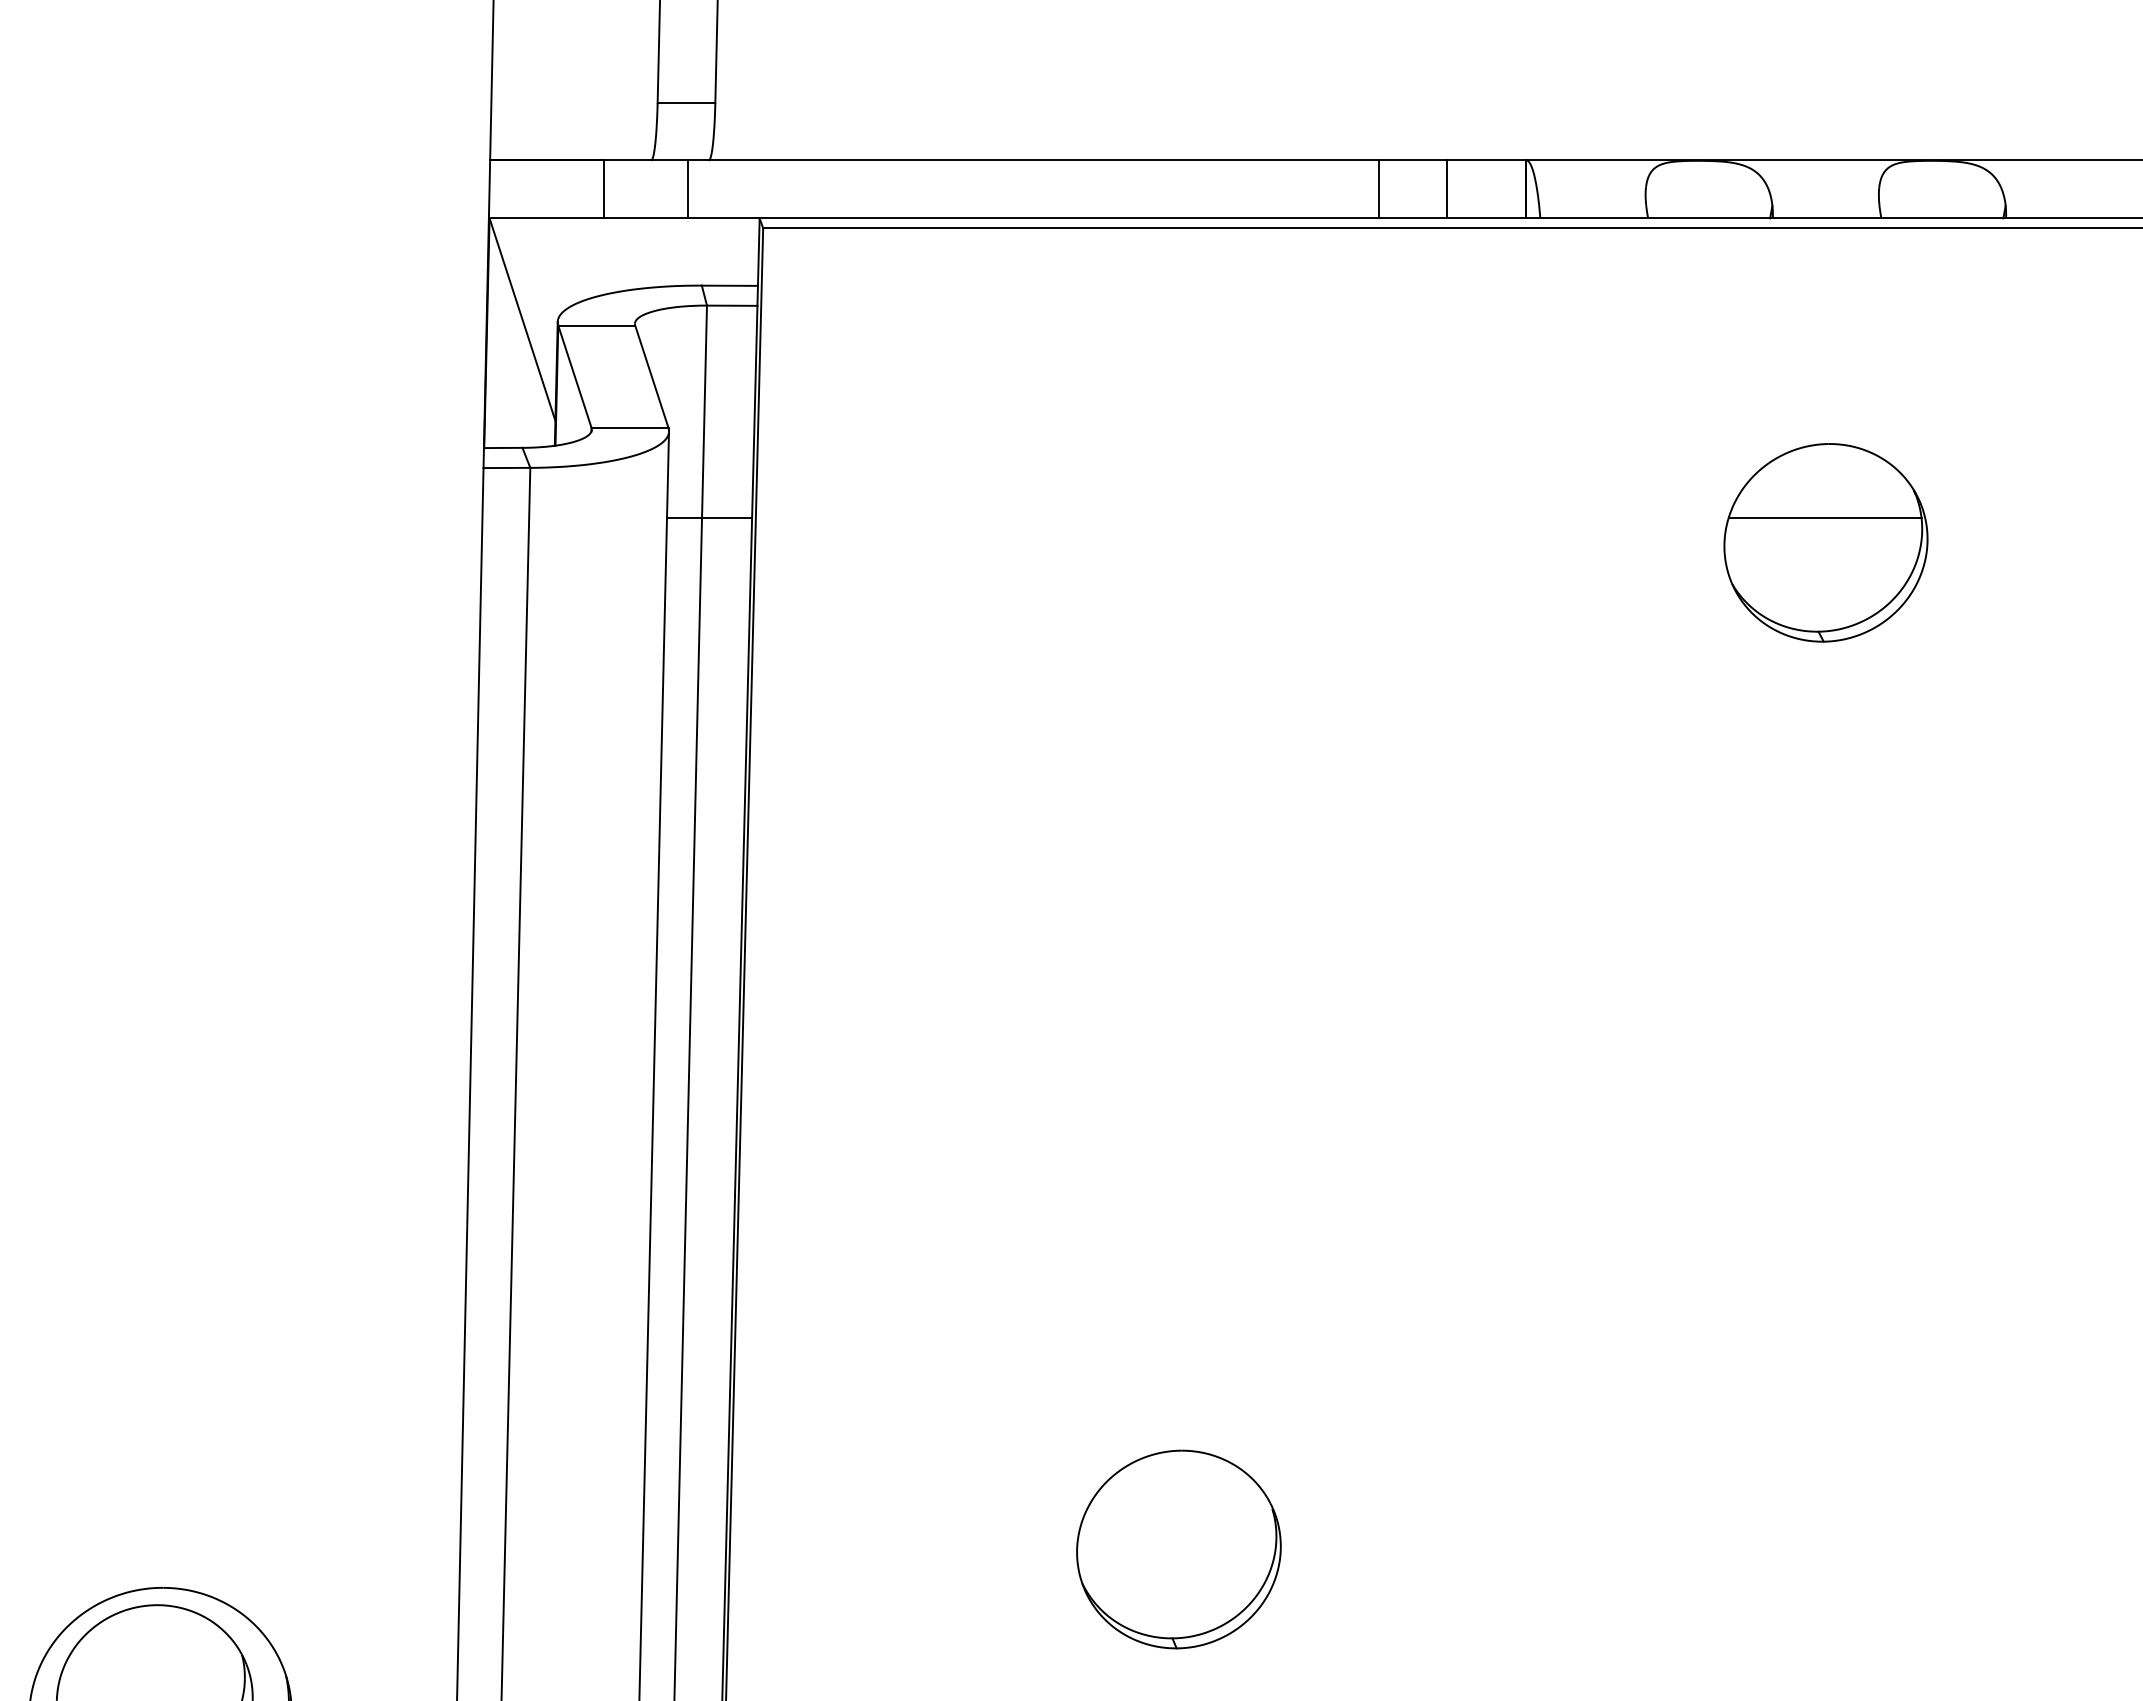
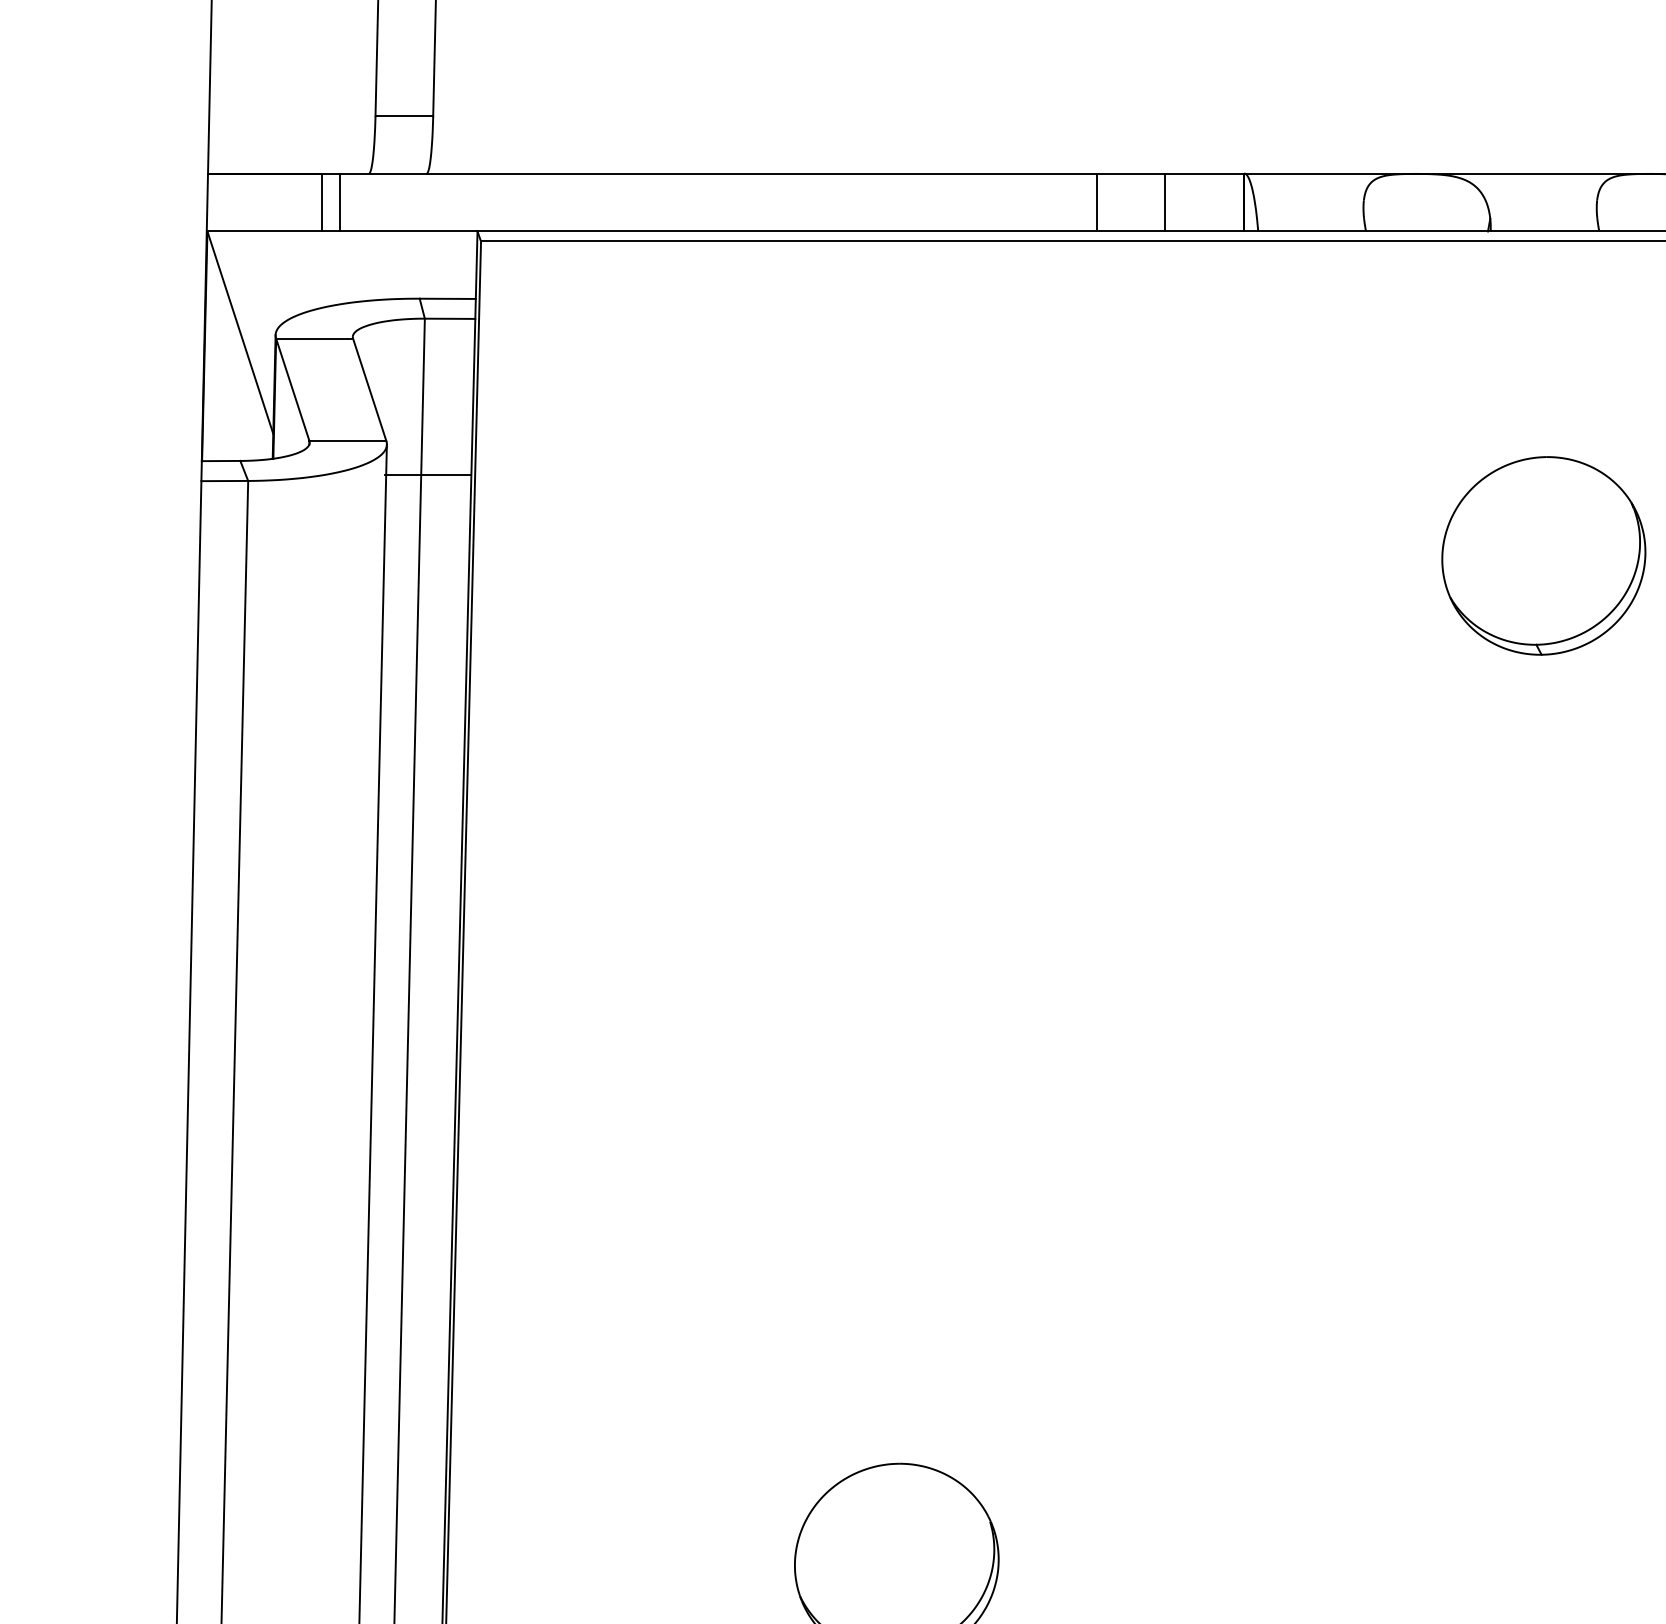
line: (687, 189) -> (339, 202), moved
line: (709, 518) -> (427, 475), moved
line: (1824, 518) -> (1542, 531), removed

